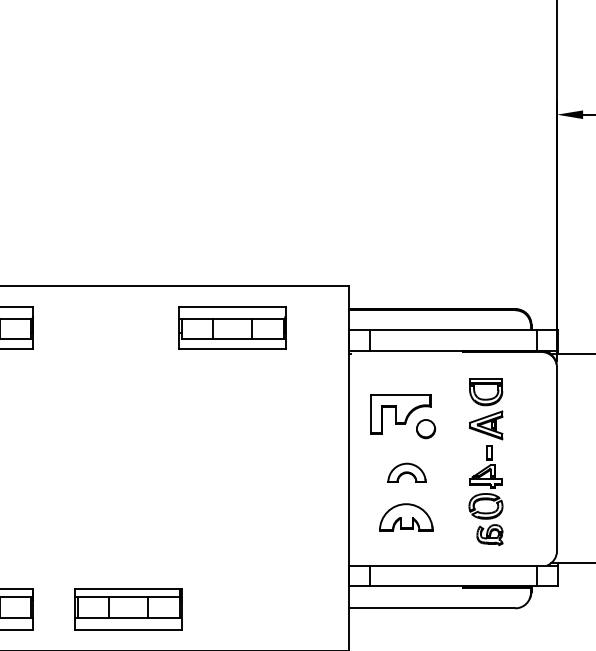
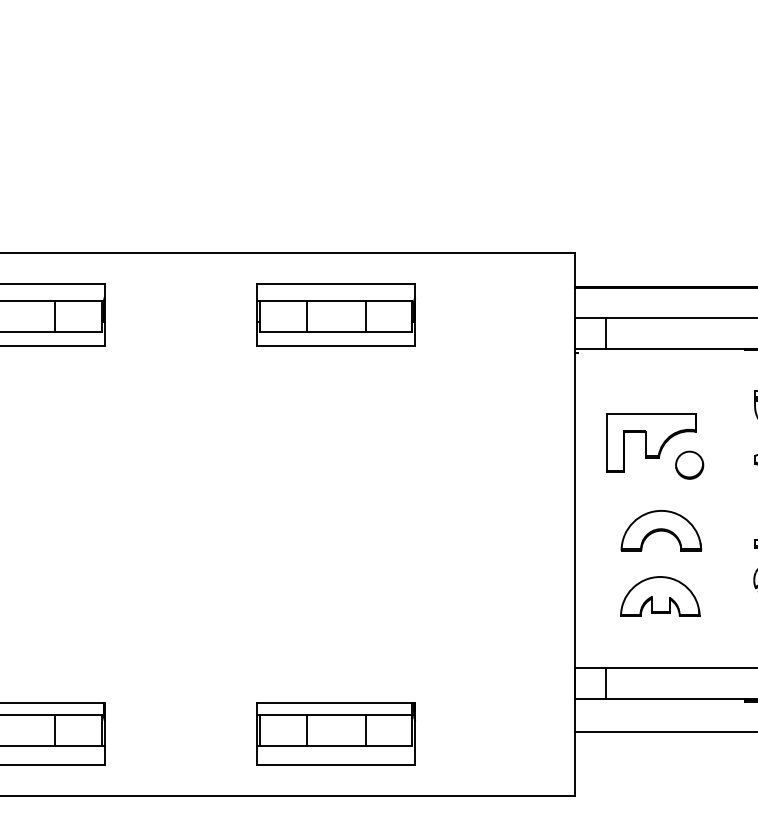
part: (232, 327) -> (336, 313), moved
part: (406, 472) -> (660, 529), size x1.43
part: (128, 609) -> (336, 733), moved

